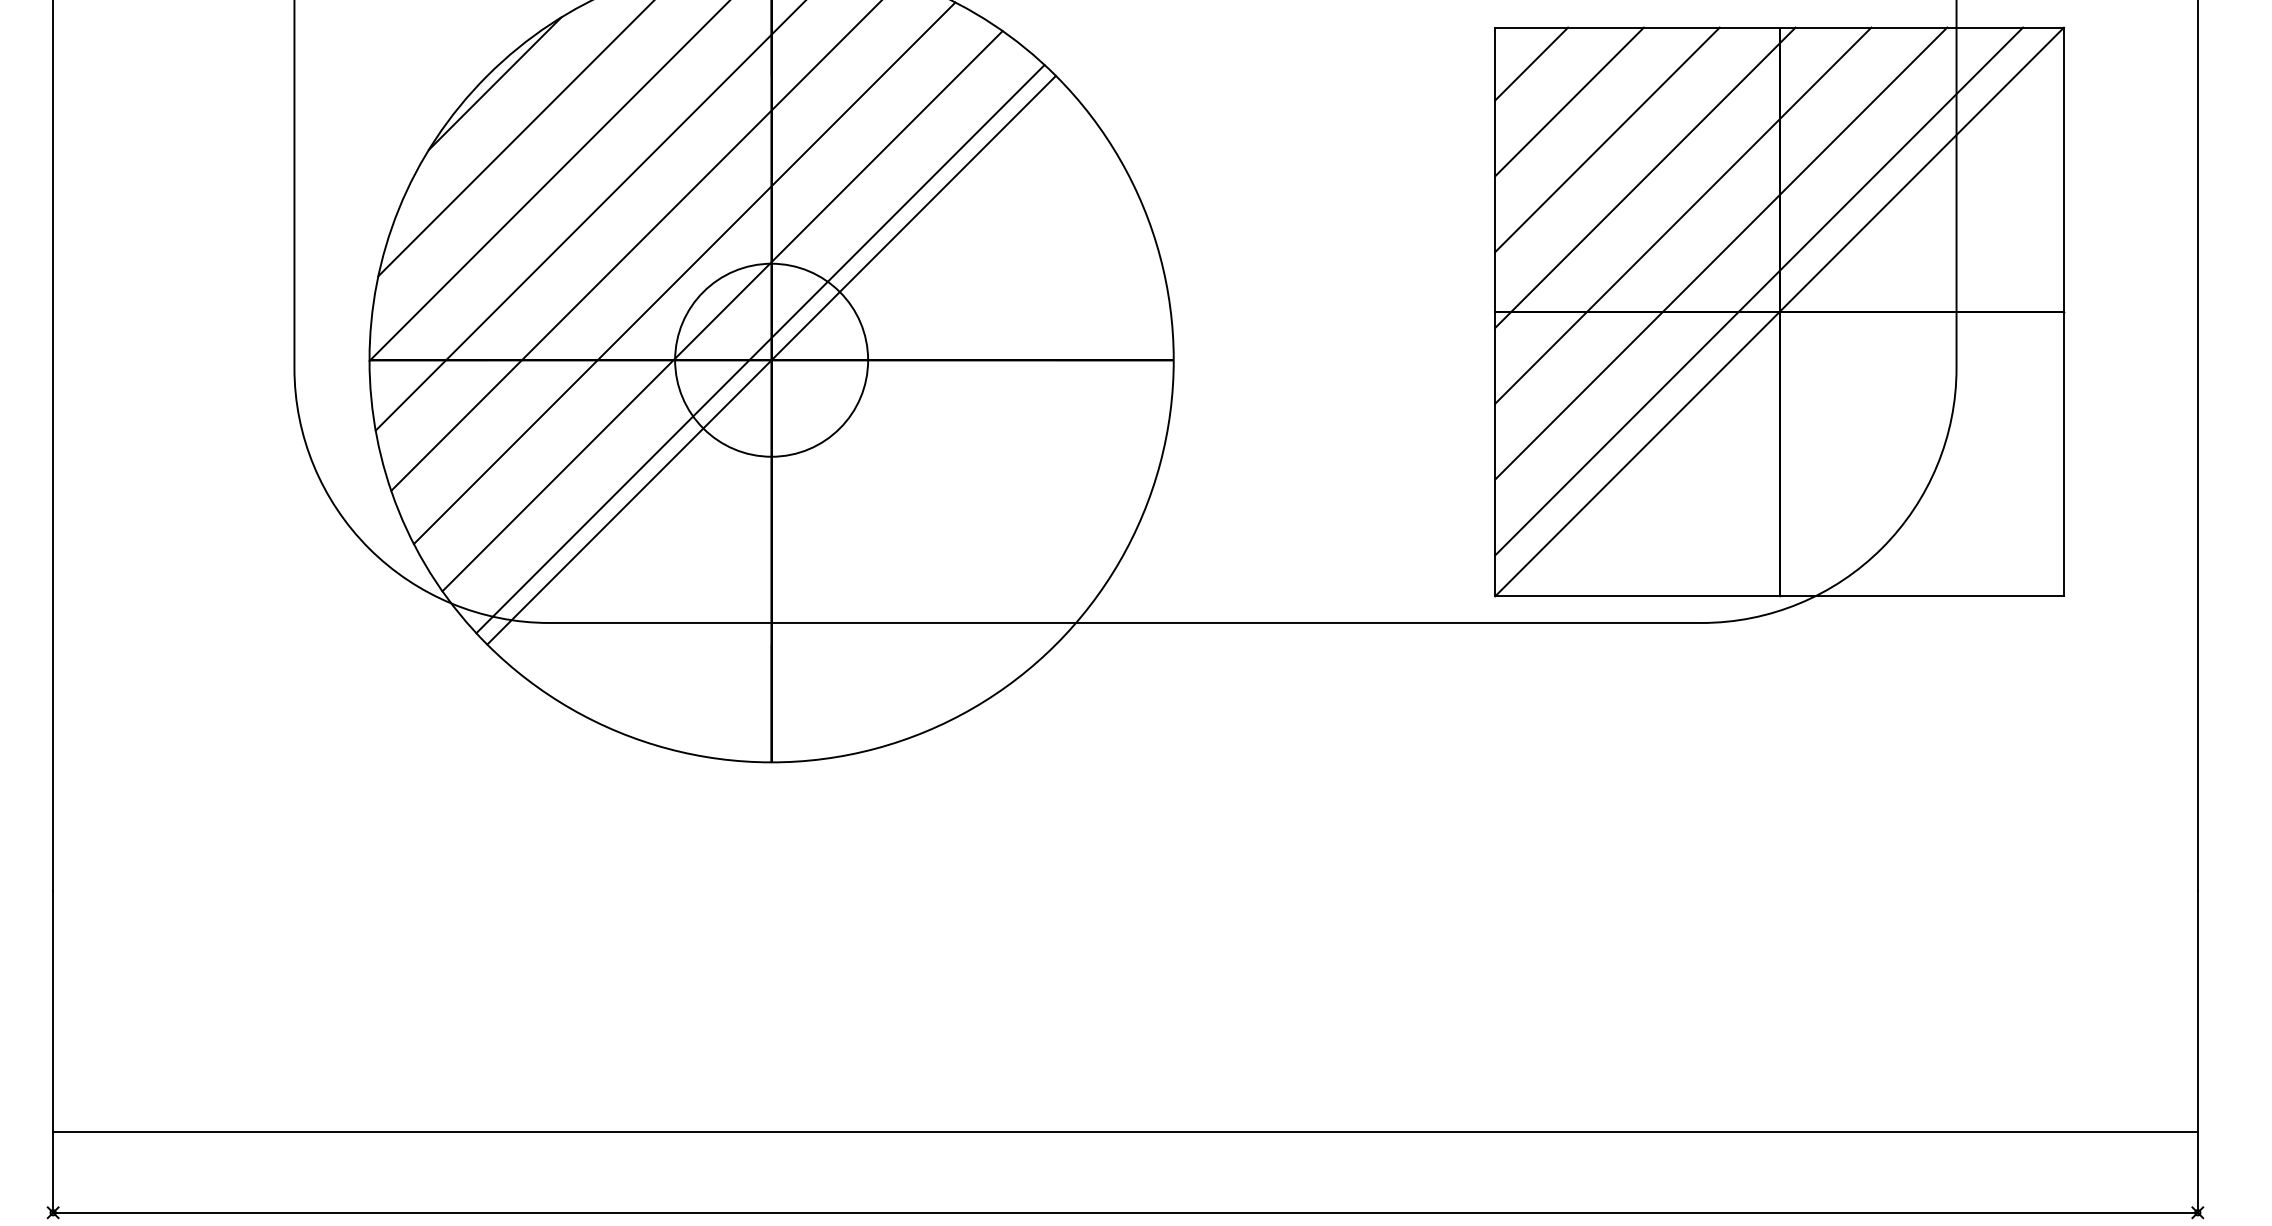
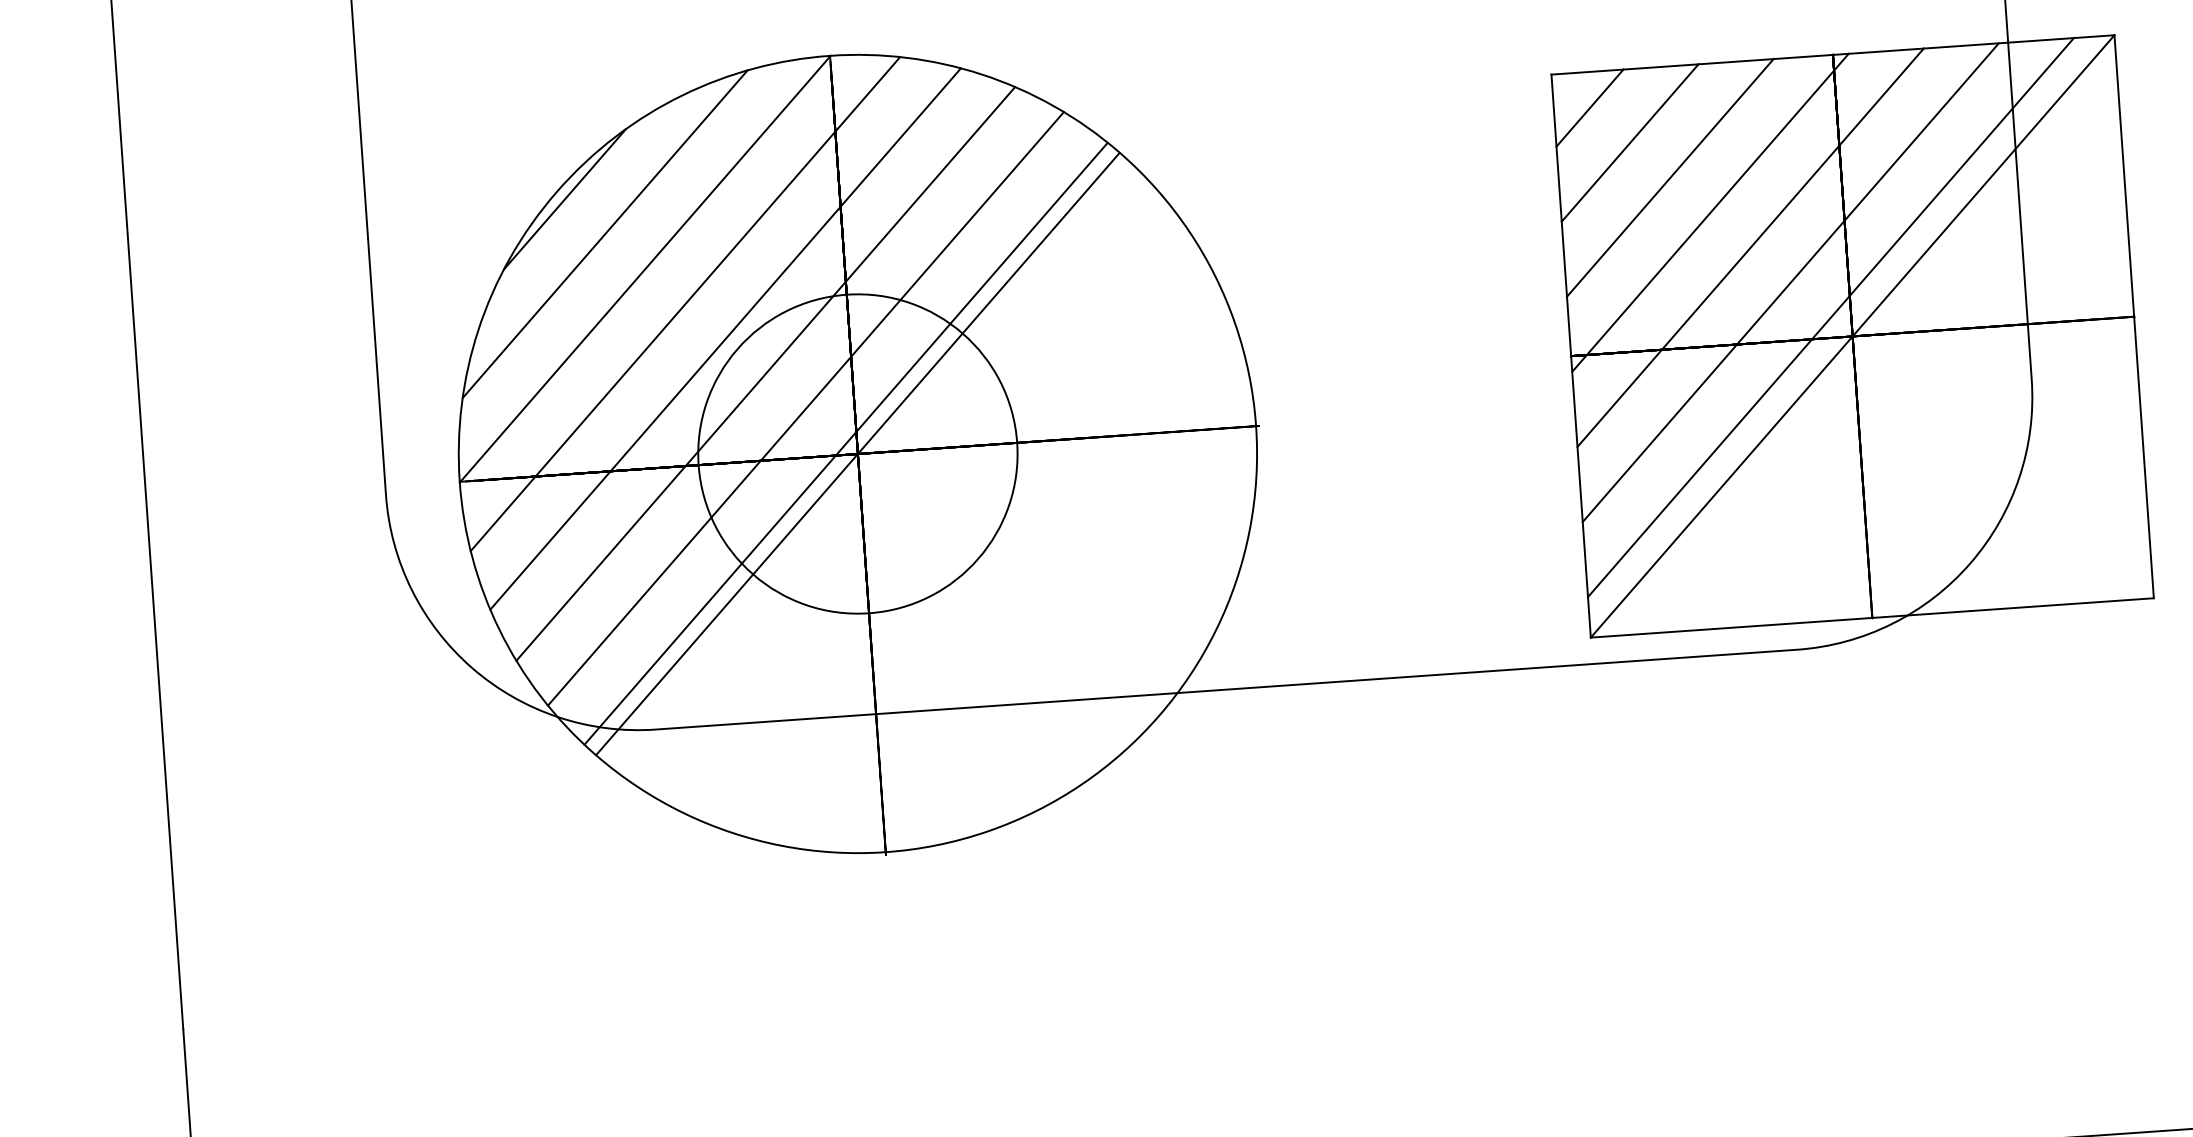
circle: (771, 360) -> (857, 454), size x1.67

